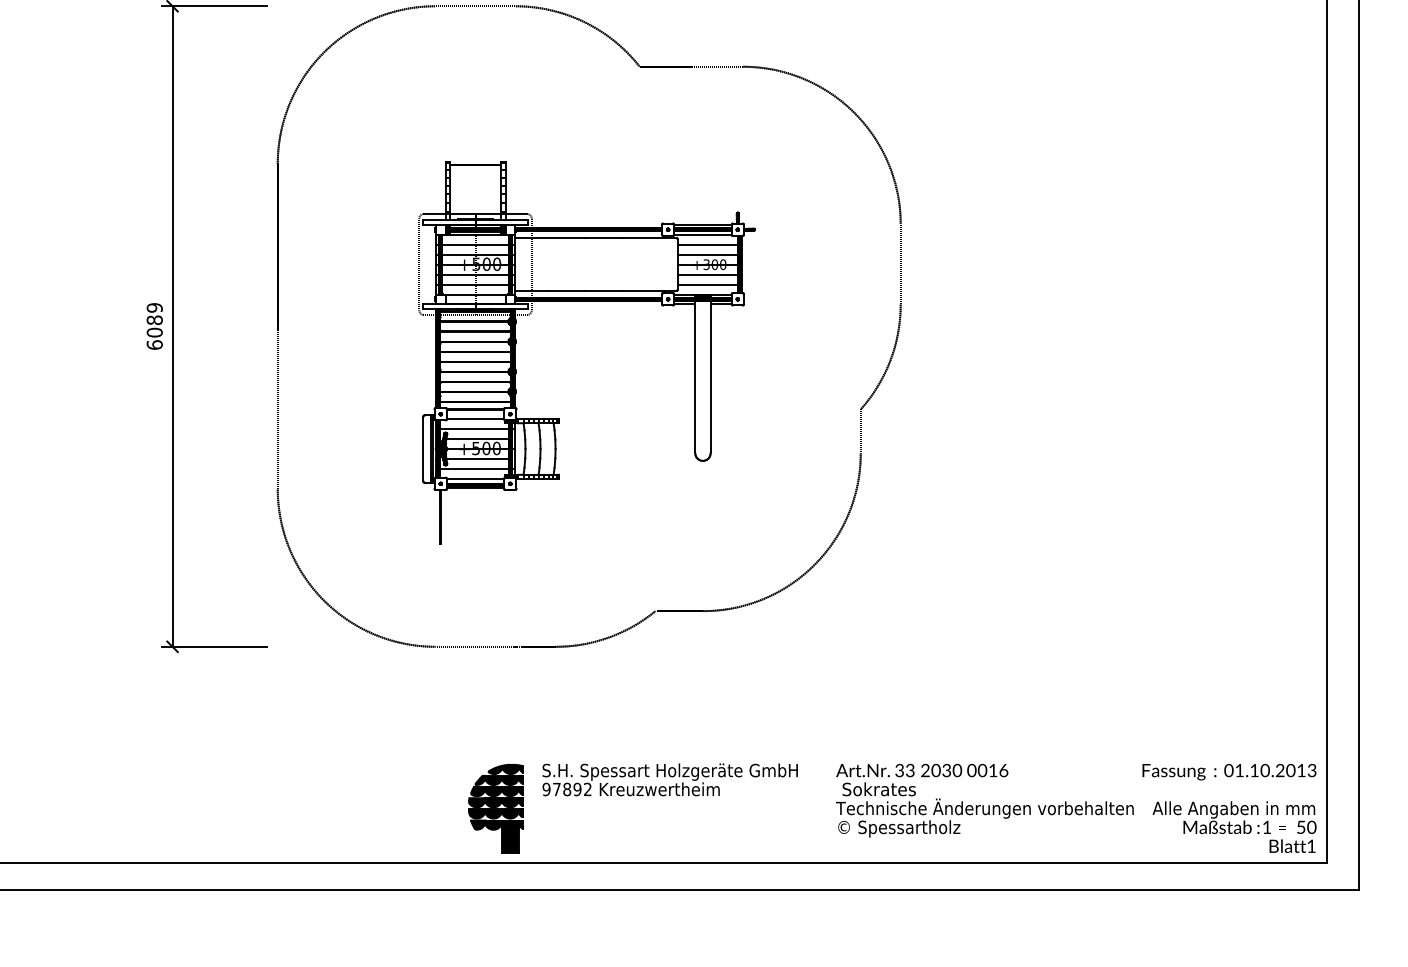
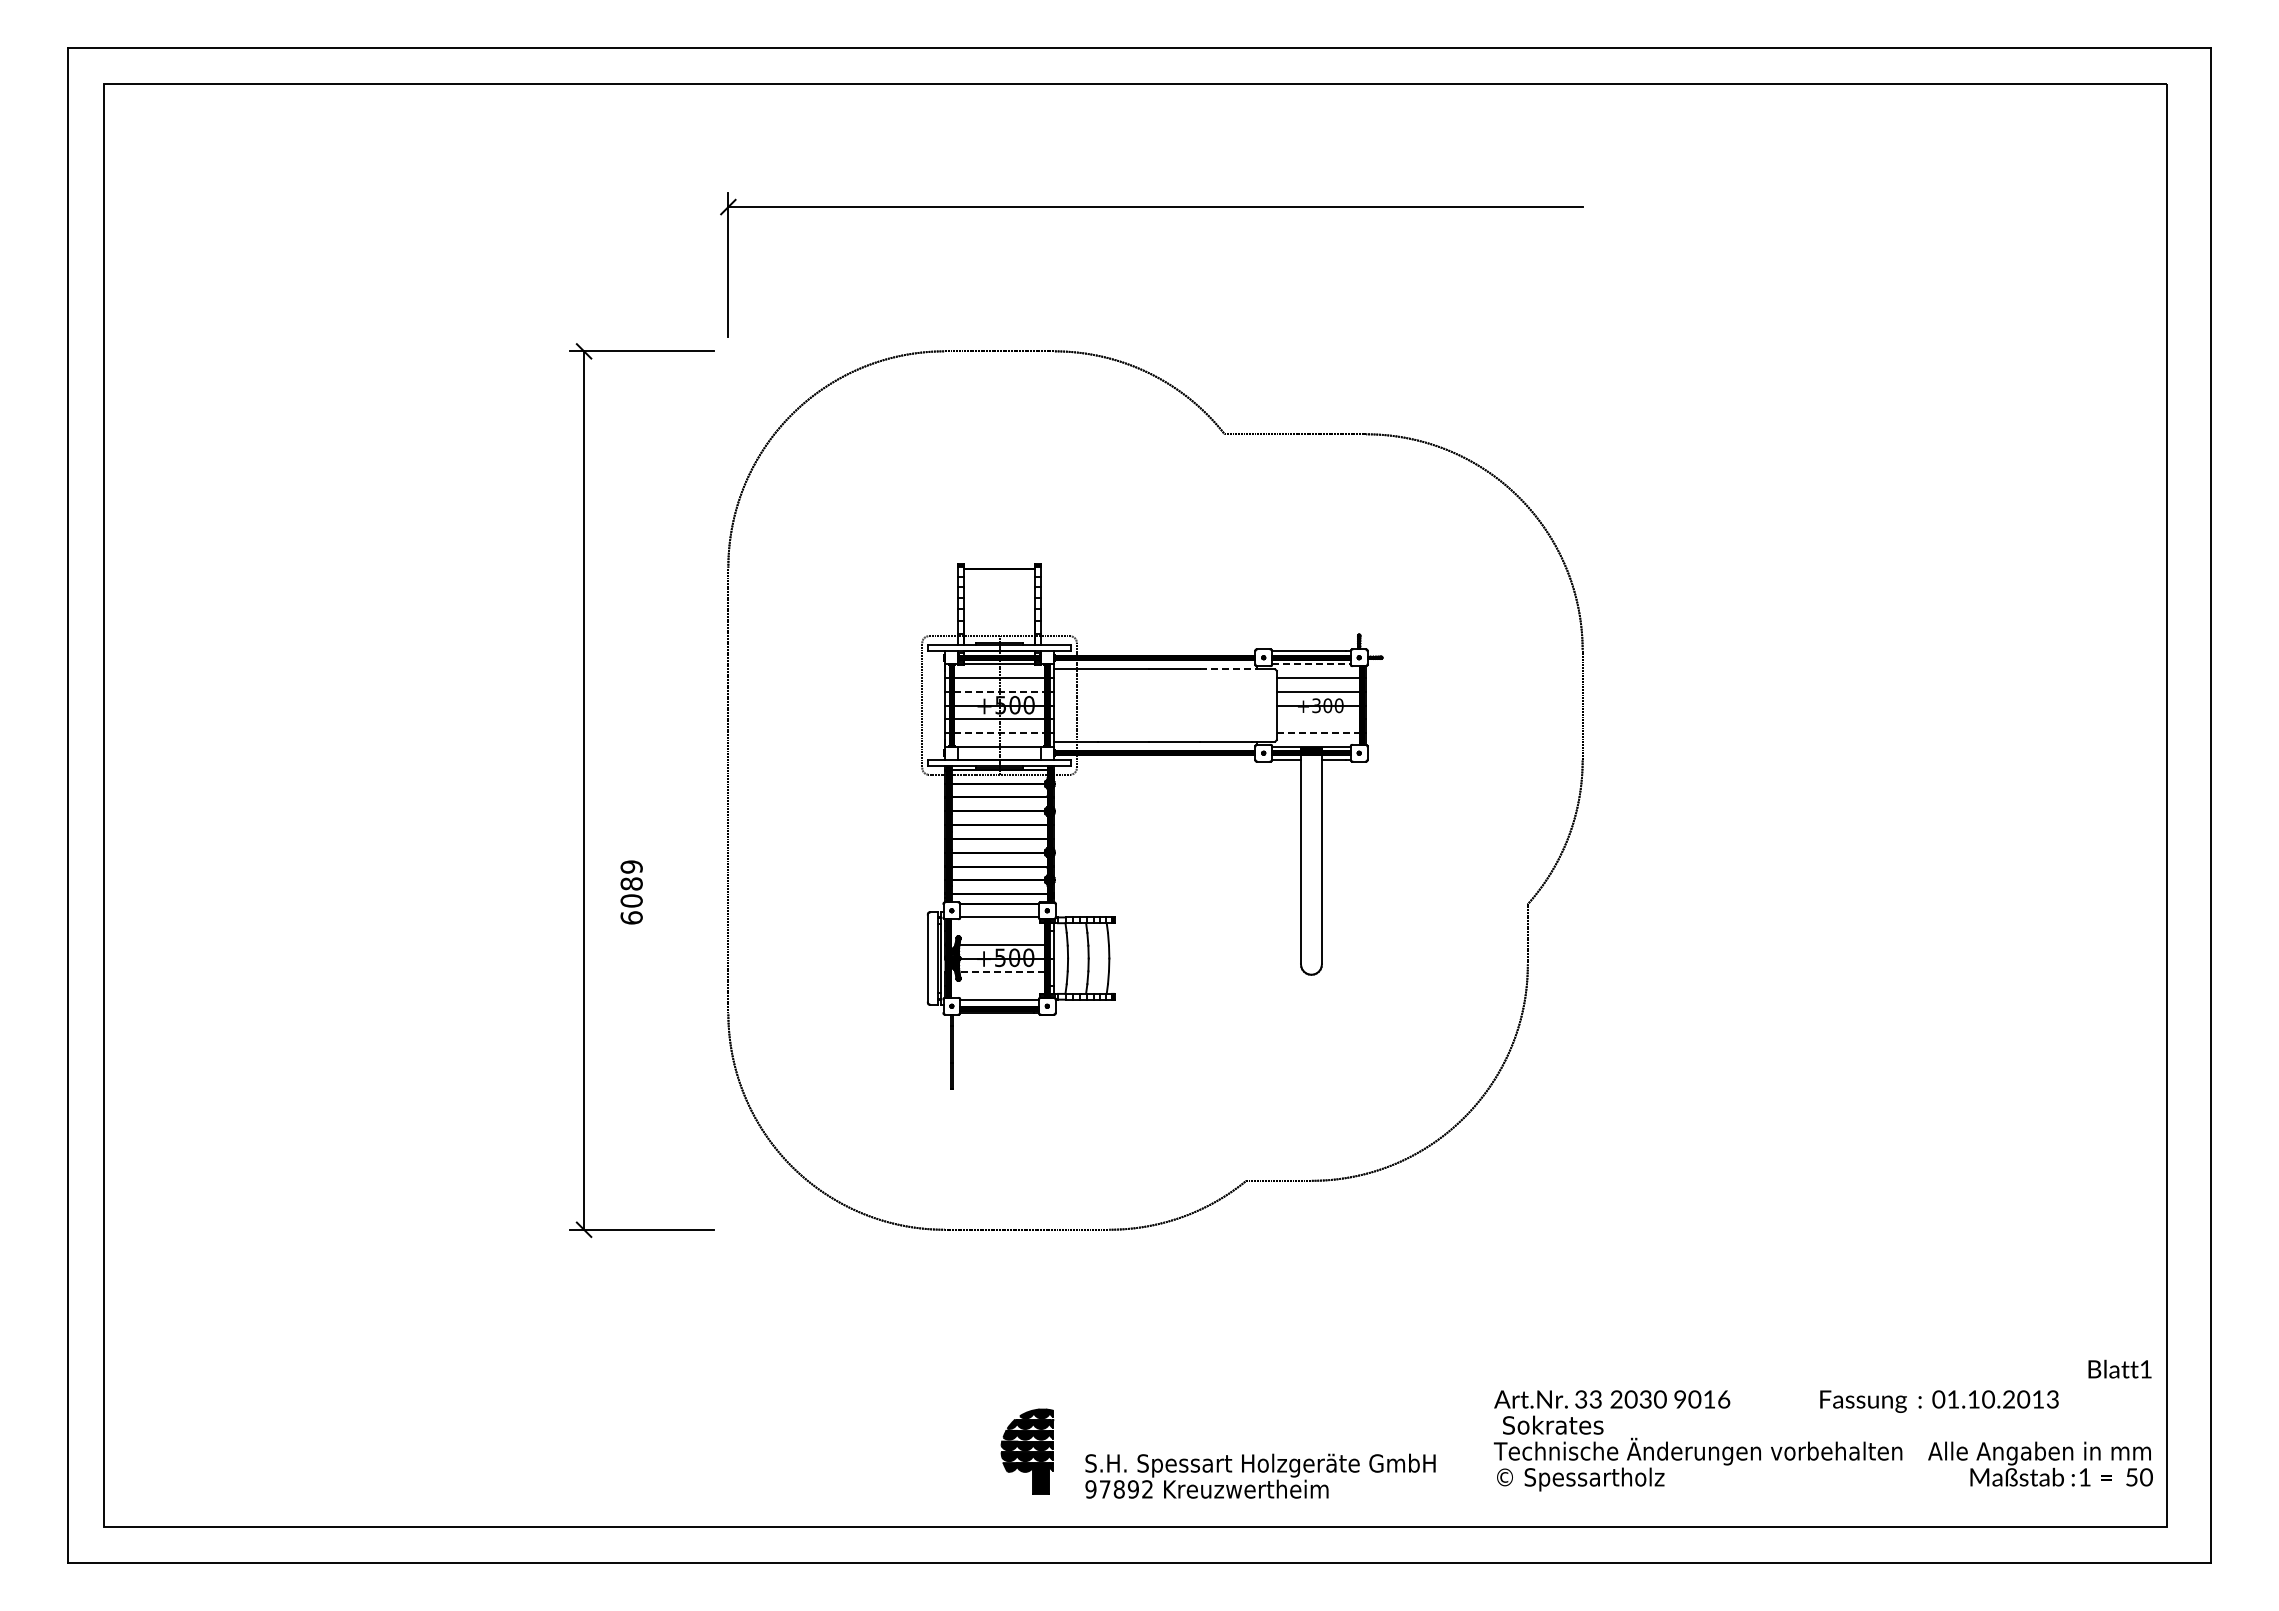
line: (702, 234) -> (1311, 664), solid -> dashed
line: (643, 238) -> (1229, 669), solid -> dashed
line: (475, 254) -> (999, 691), solid -> dashed
line: (707, 274) -> (1317, 719), removed
line: (475, 284) -> (999, 732), solid -> dashed
line: (708, 284) -> (1318, 732), solid -> dashed
text: (154, 326) -> (631, 892), moved
line: (474, 429) -> (998, 931), removed
line: (478, 459) -> (1003, 972), solid -> dashed
line: (474, 468) -> (998, 985), removed
text: (971, 770) -> (1679, 1399), 0016 -> 9016
text: (1229, 772) -> (1939, 1401), moved
text: (670, 779) -> (1260, 1475), moved
part: (495, 808) -> (1027, 1451), size x0.7
text: (1292, 845) -> (2119, 1368), moved

